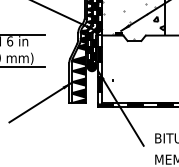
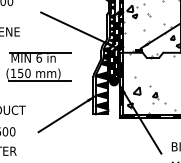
hatch: (132, 69) -> (151, 83), added

